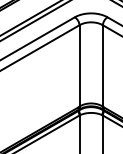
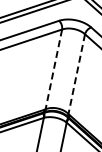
line: (79, 65) -> (53, 68), solid -> dashed
line: (102, 65) -> (76, 73), solid -> dashed

